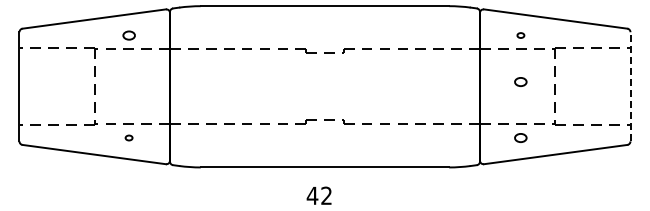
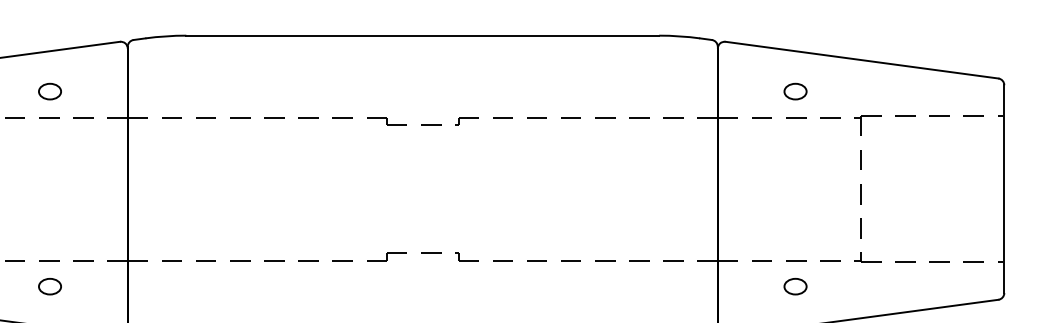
part: (520, 35) -> (794, 91), size x1.67
part: (520, 81) -> (794, 179), removed
line: (630, 86) -> (1004, 188), dashed -> solid
part: (128, 137) -> (48, 285), size x1.67

